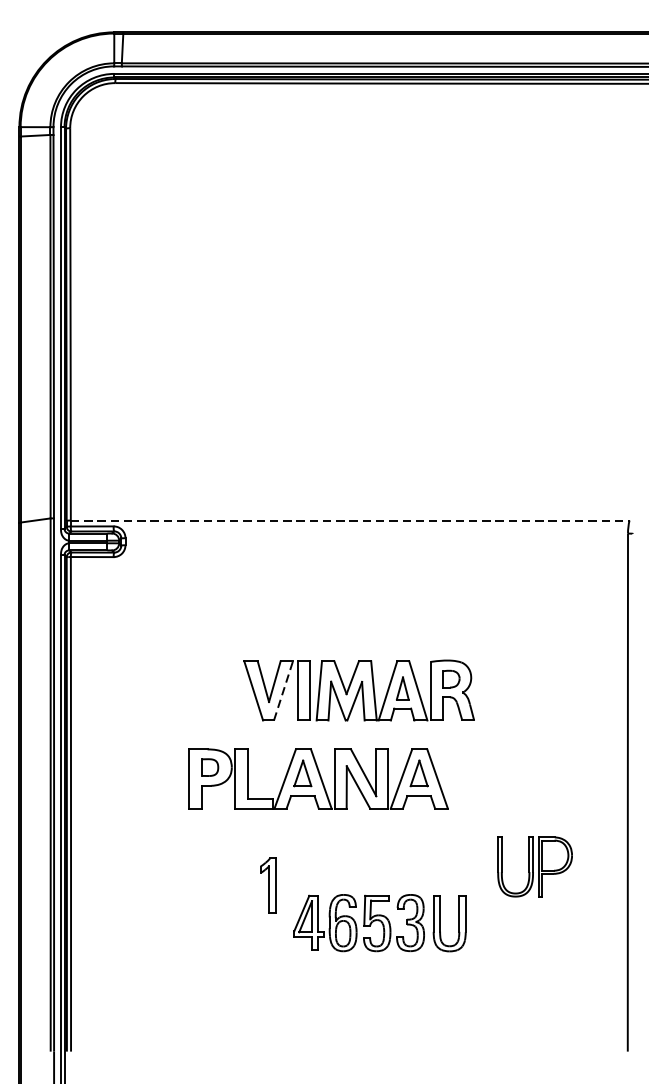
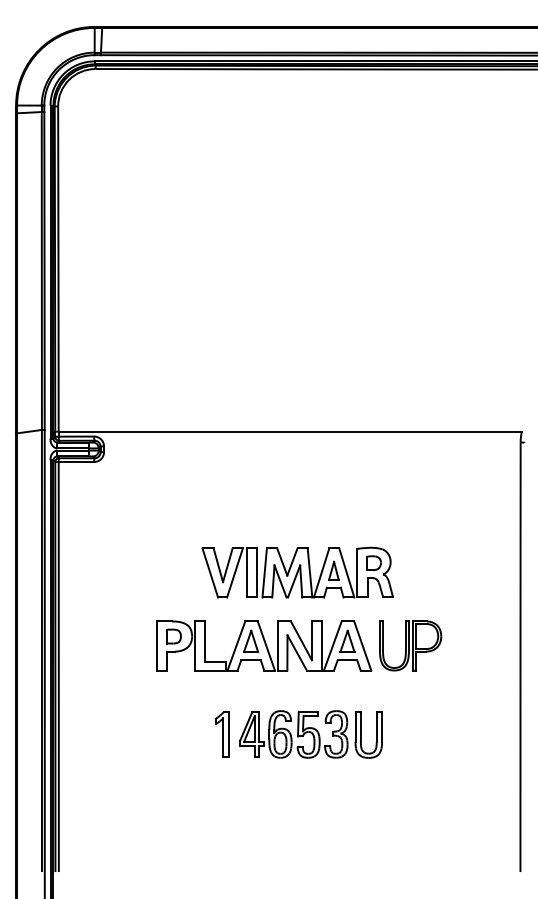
line: (350, 520) -> (290, 431), dashed -> solid
line: (284, 690) -> (235, 572), dashed -> solid
part: (534, 866) -> (410, 645), moved
part: (379, 923) -> (310, 734), moved

